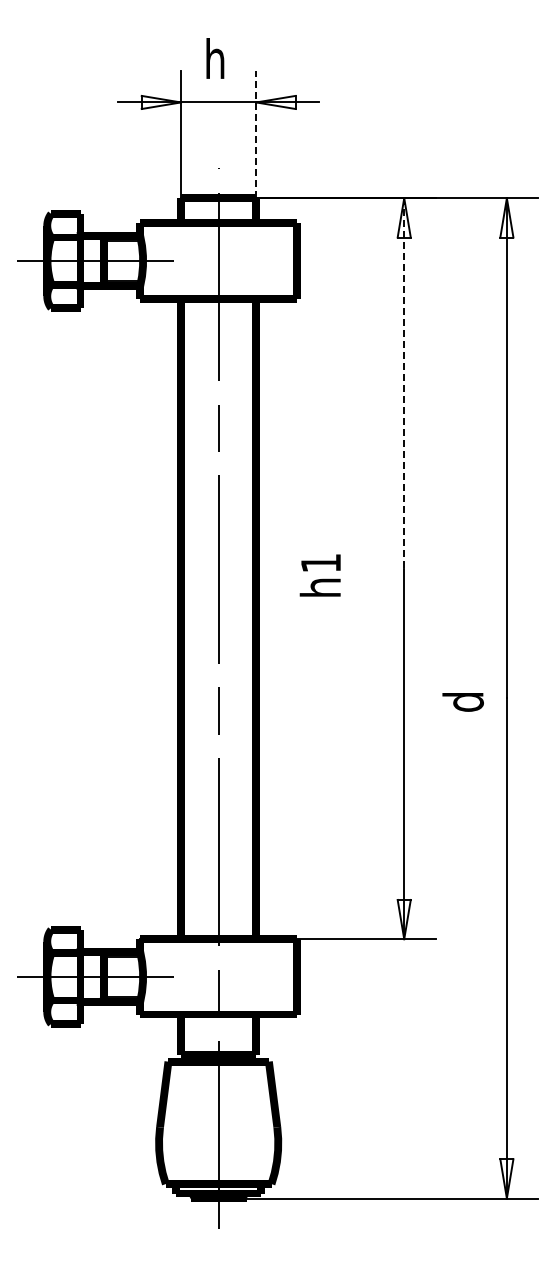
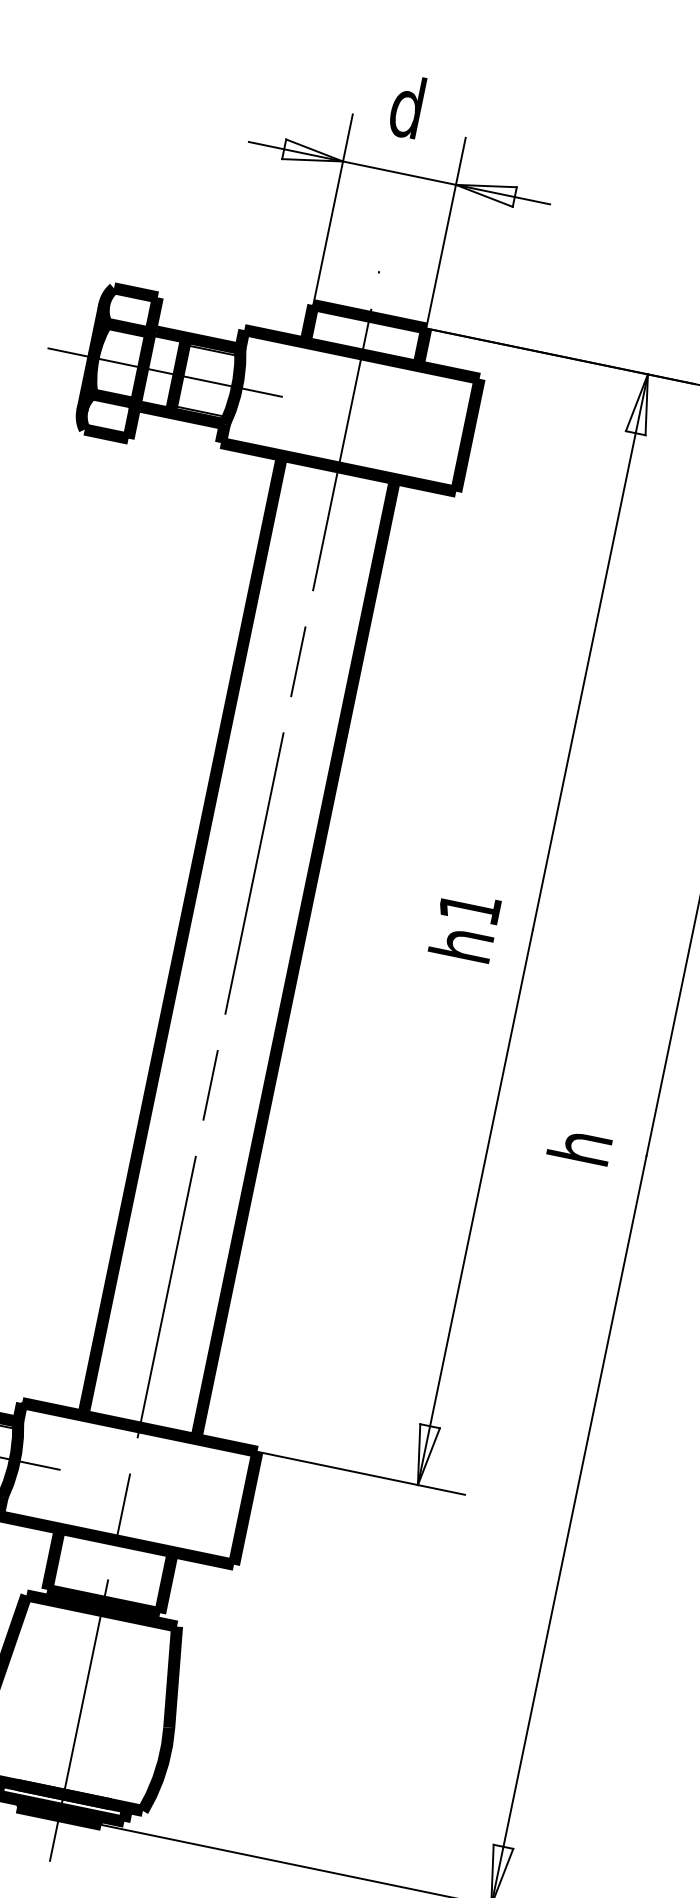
text: (214, 58) -> (406, 105), h -> d
line: (256, 134) -> (446, 232), dashed -> solid
line: (404, 384) -> (590, 653), dashed -> solid
text: (319, 575) -> (463, 925), moved
text: (462, 701) -> (579, 1146), d -> h

